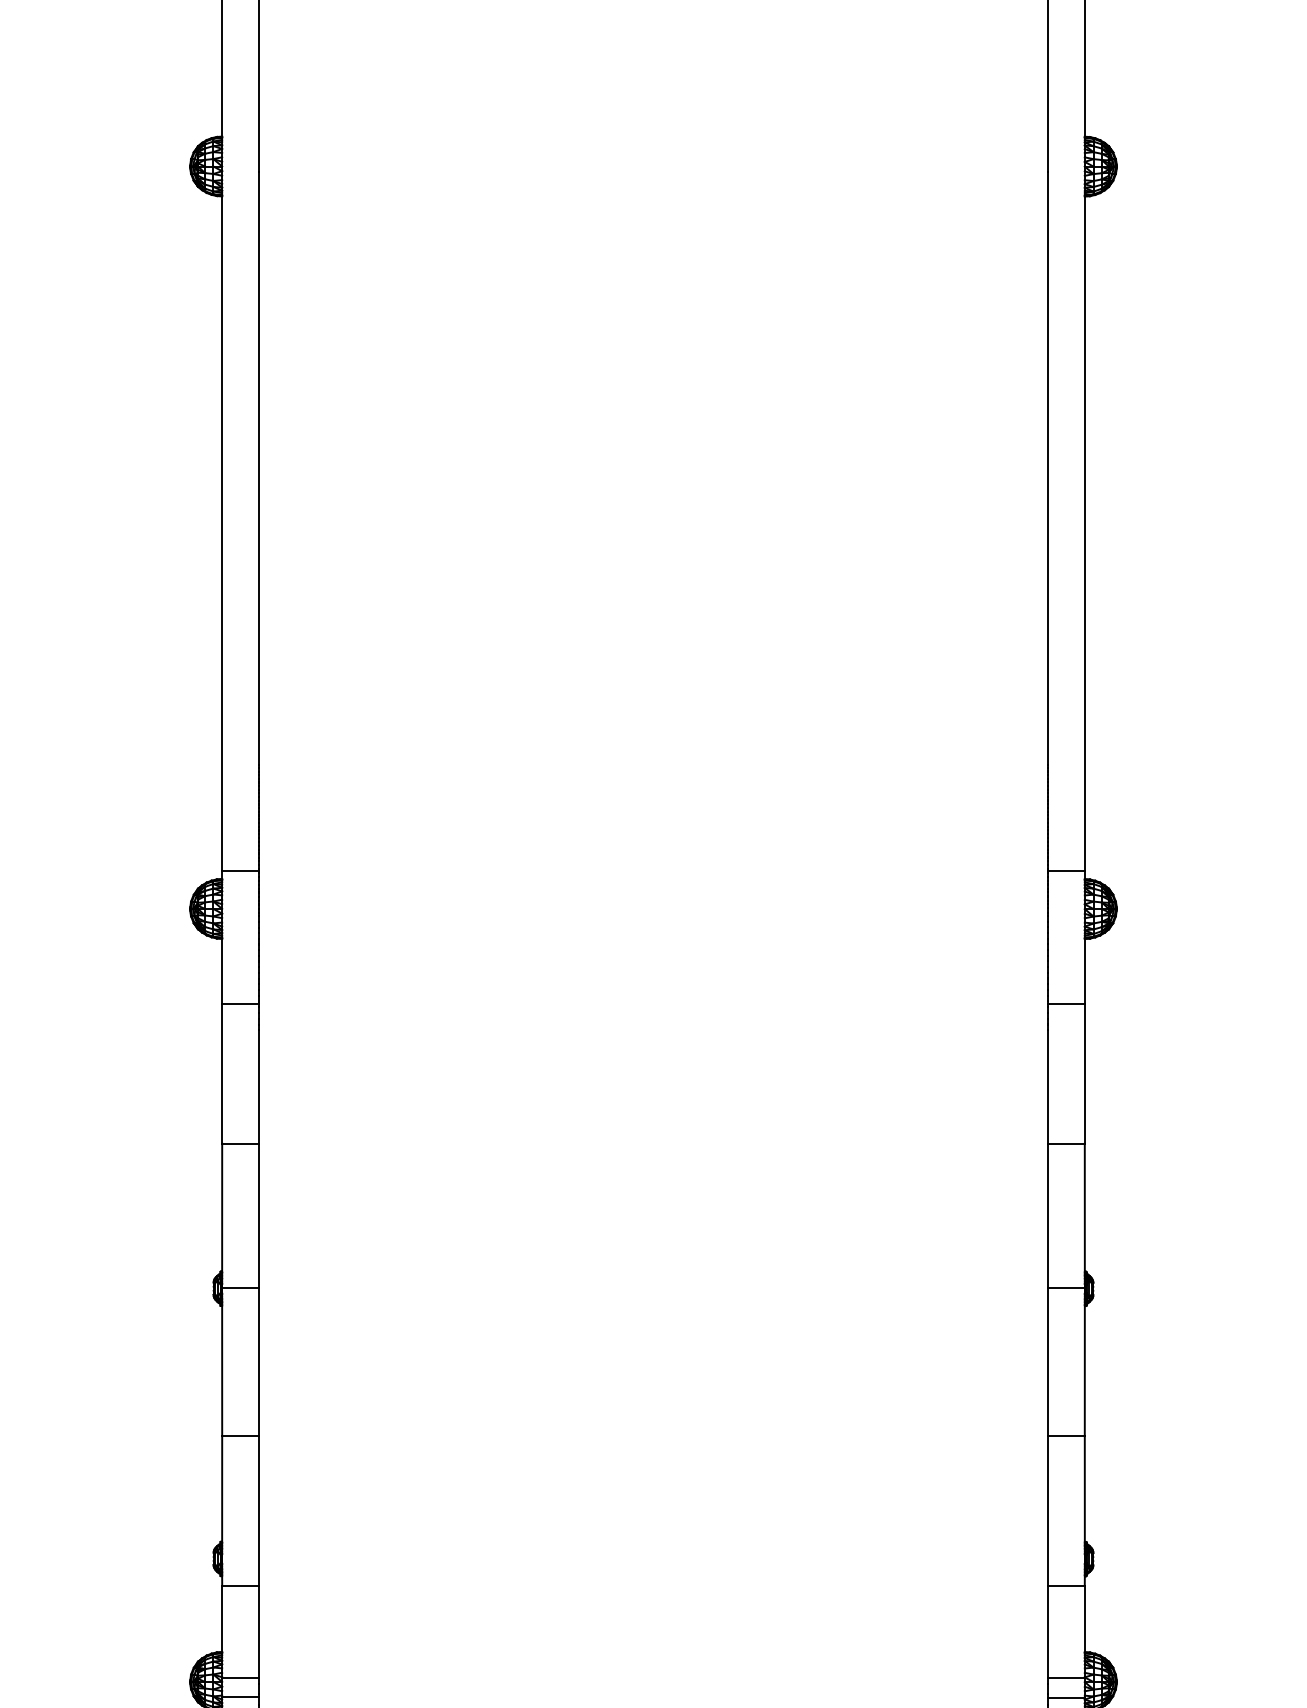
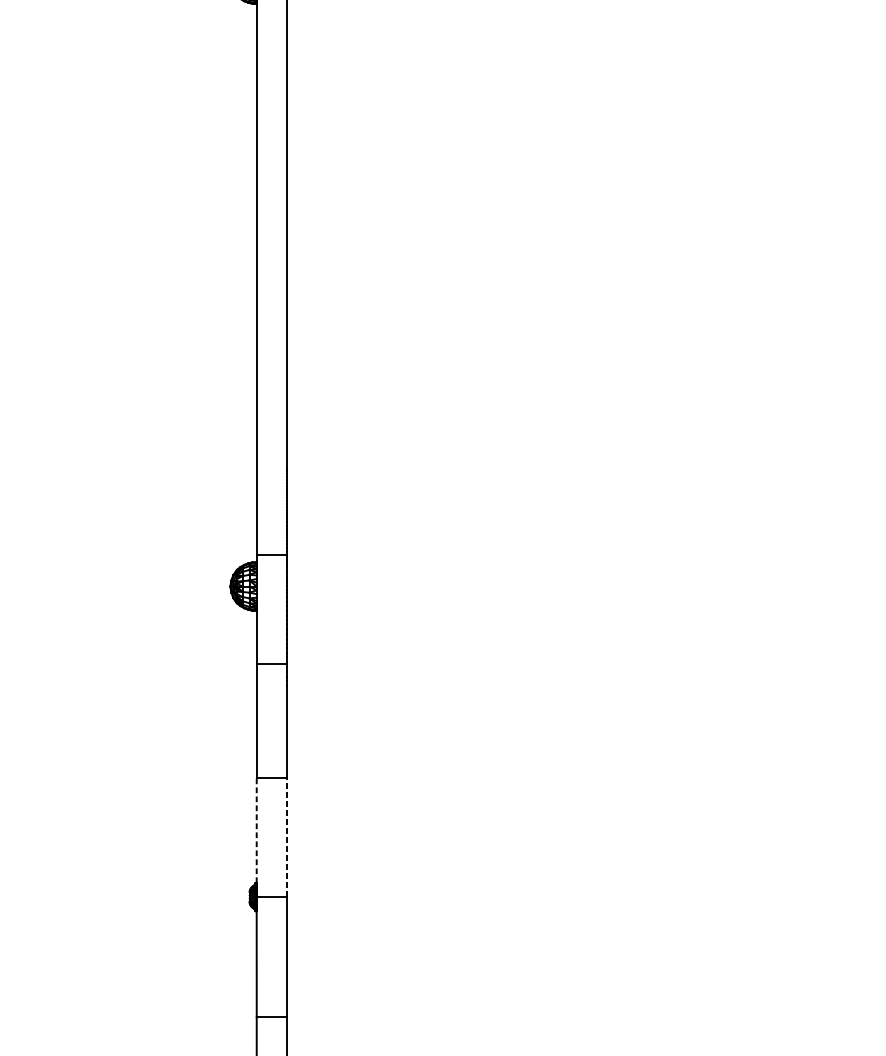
line: (222, 1208) -> (256, 831), solid -> dashed
line: (258, 1215) -> (286, 837), solid -> dashed

